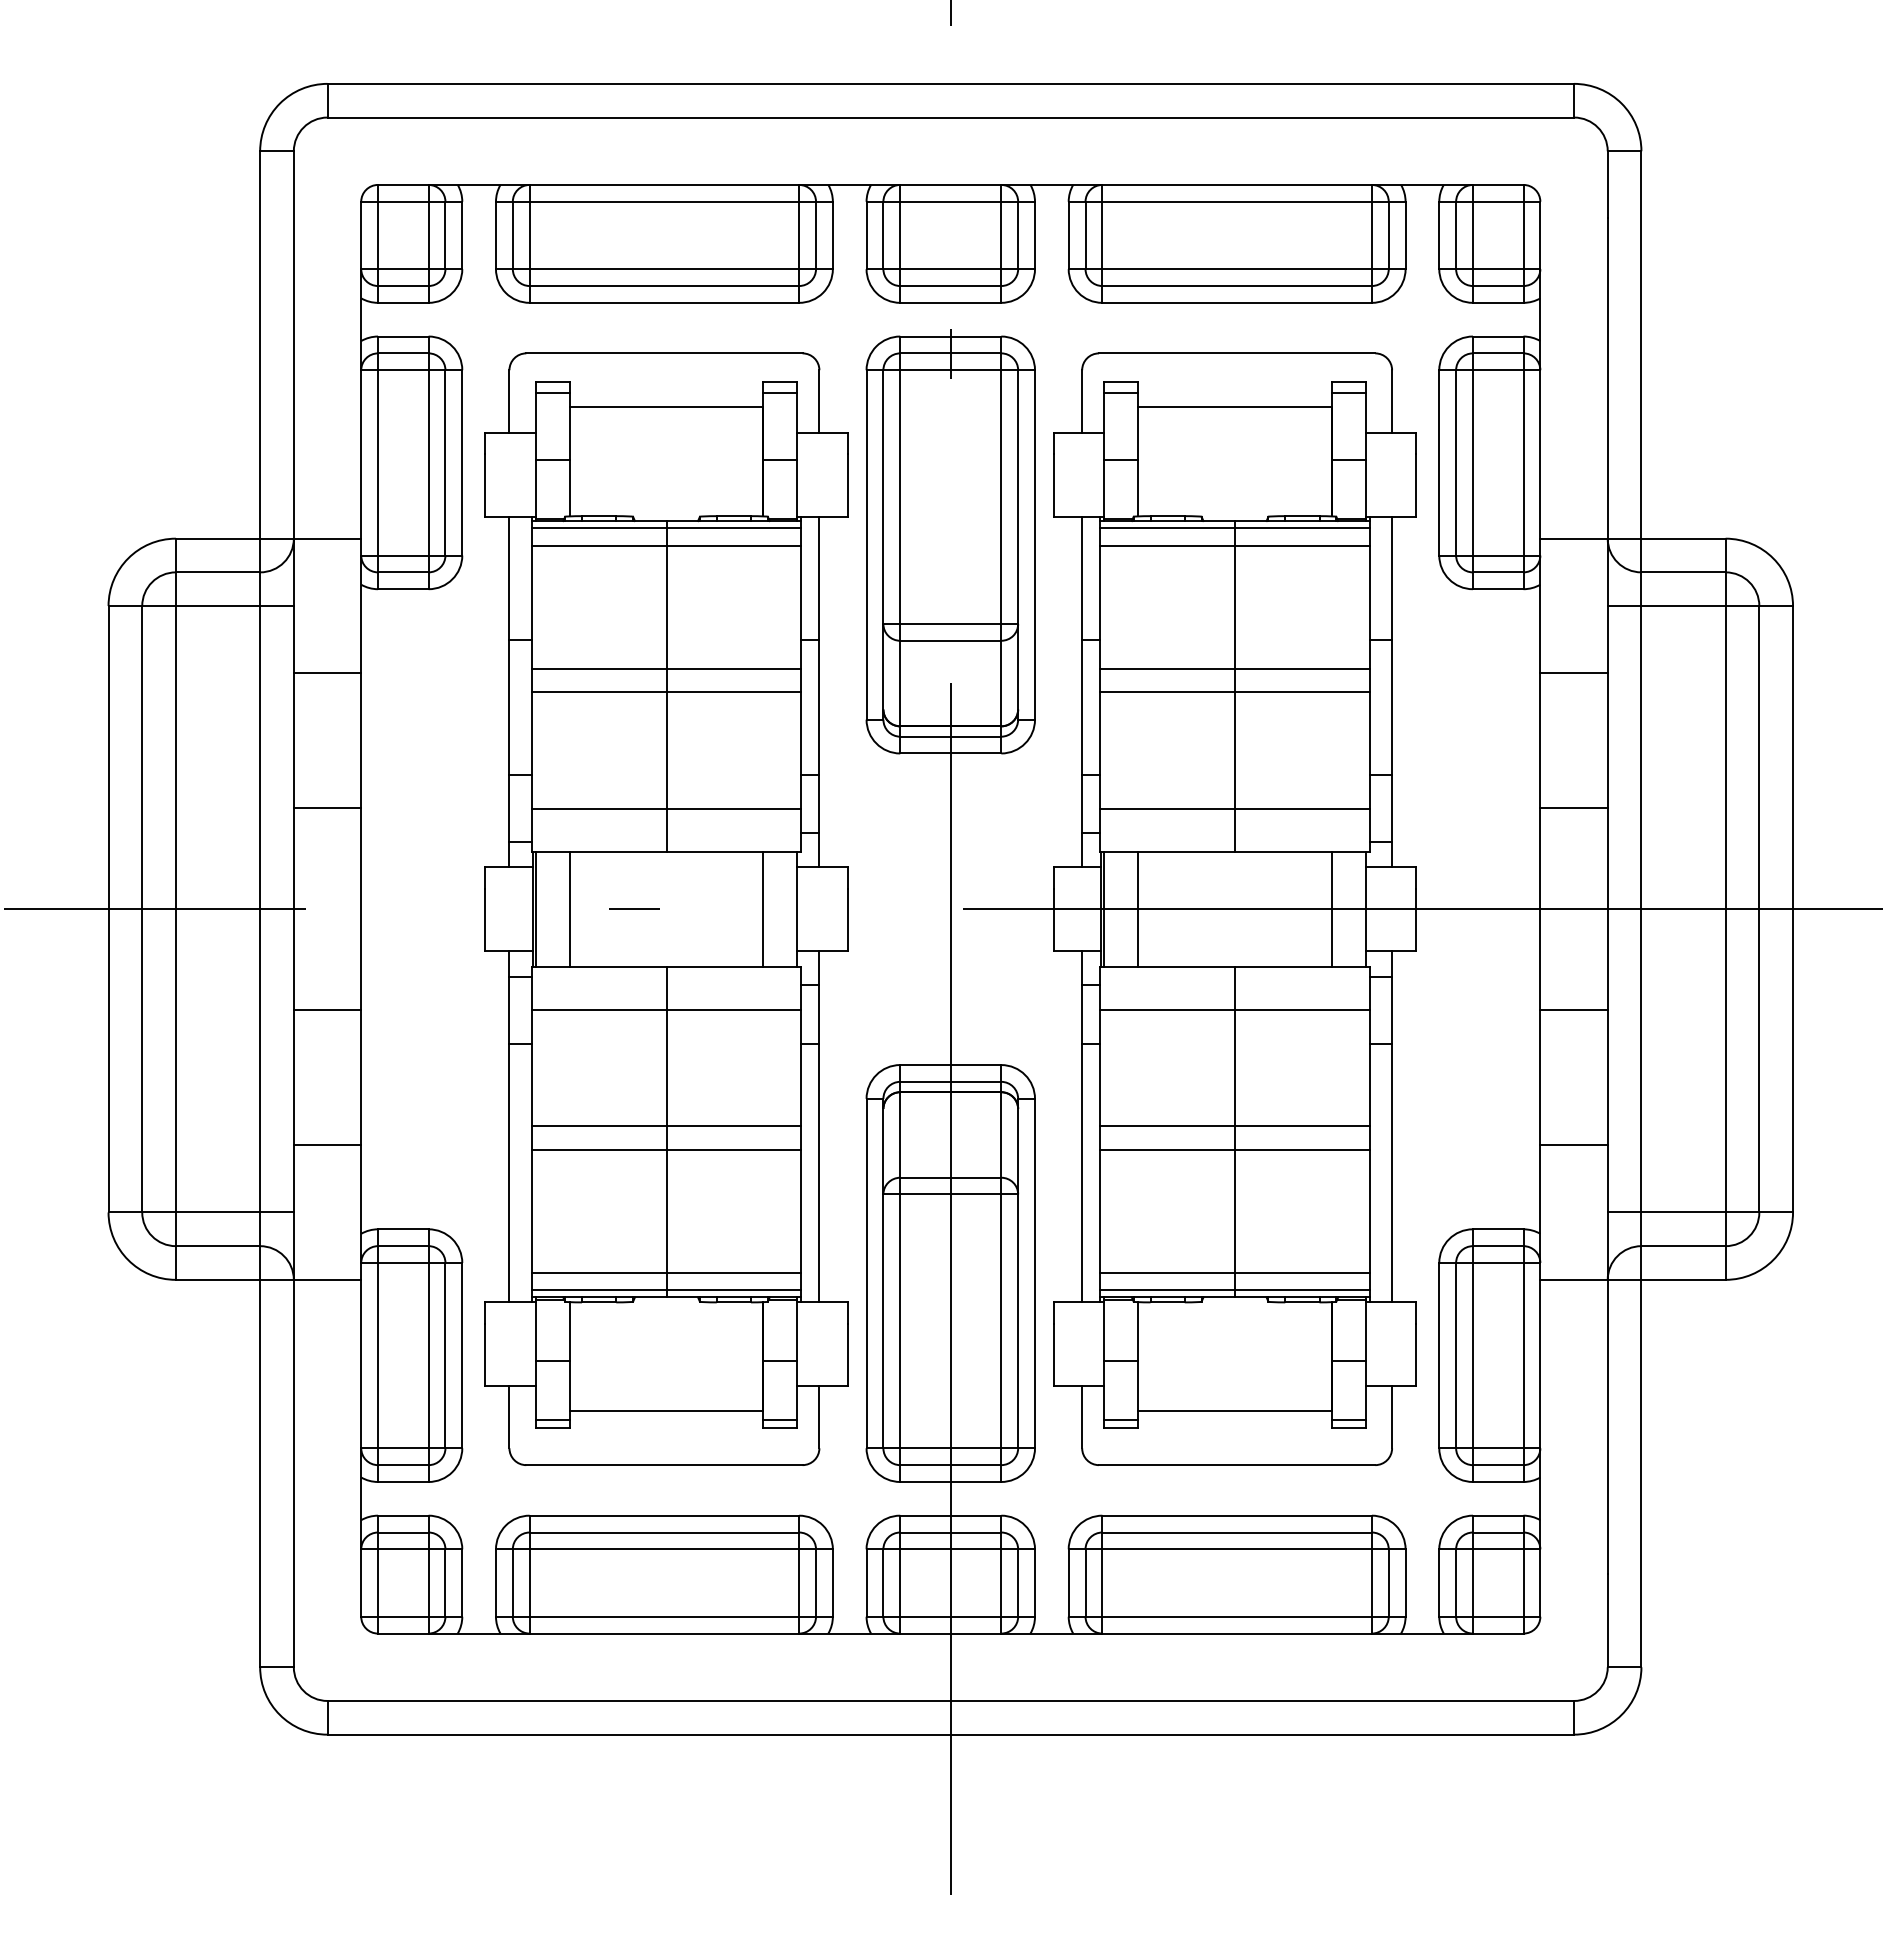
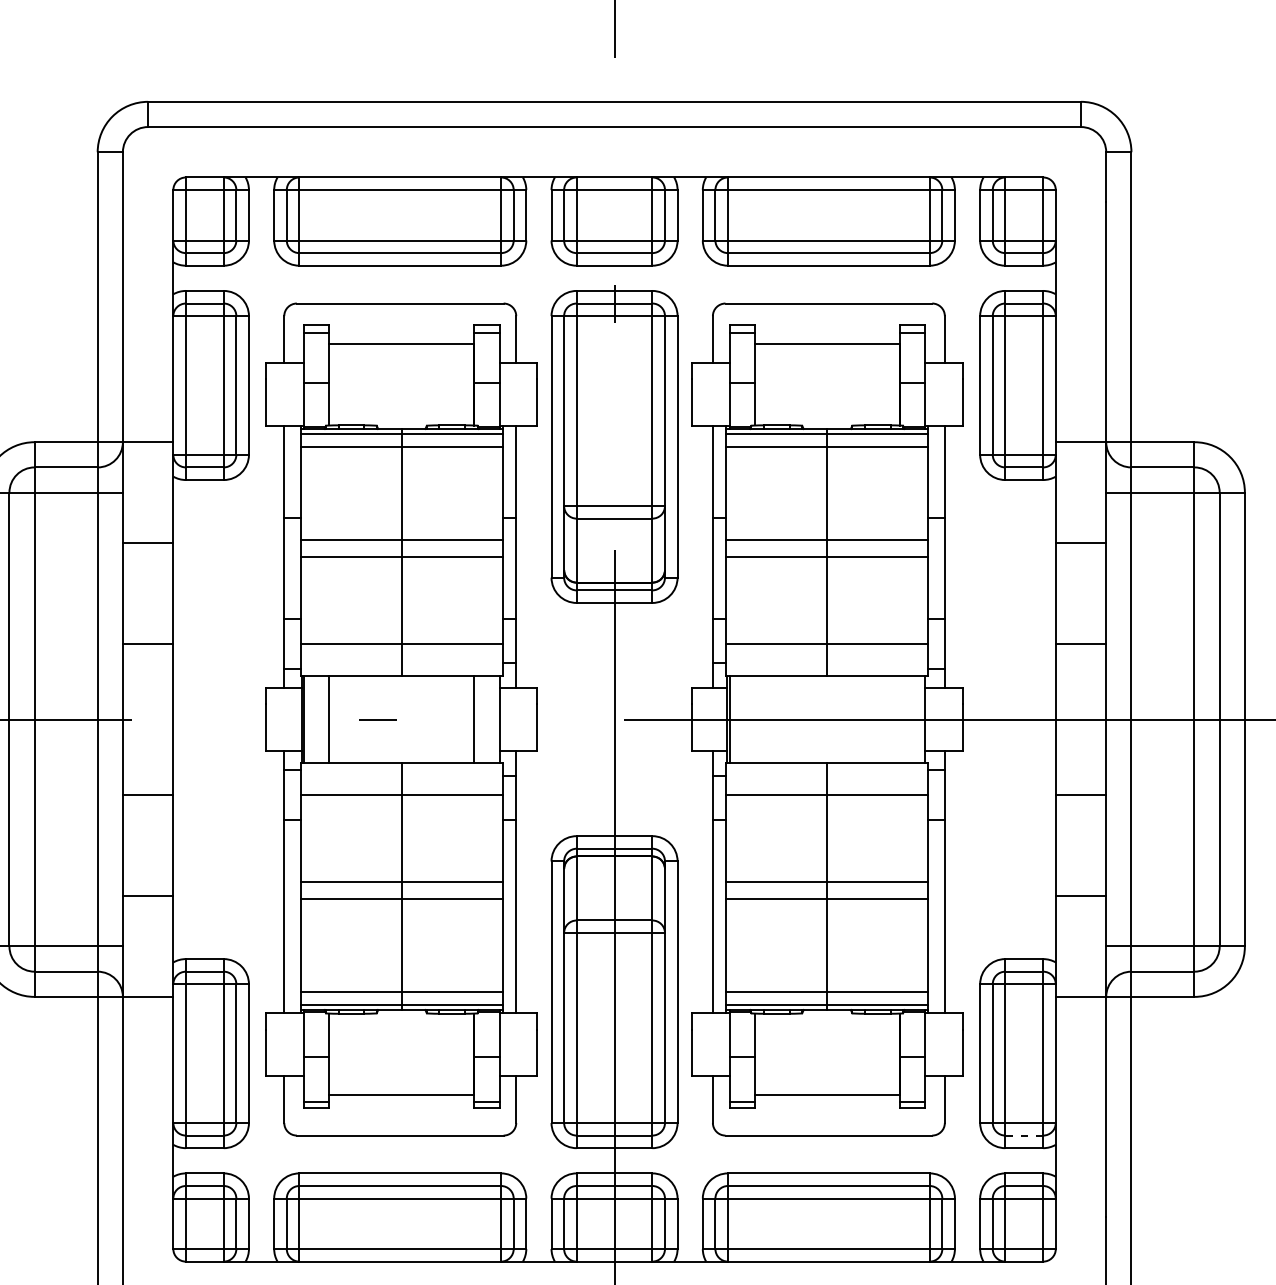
line: (1138, 908) -> (755, 718), removed
line: (1331, 908) -> (899, 718), removed
line: (1498, 1465) -> (1024, 1135), solid -> dashed

